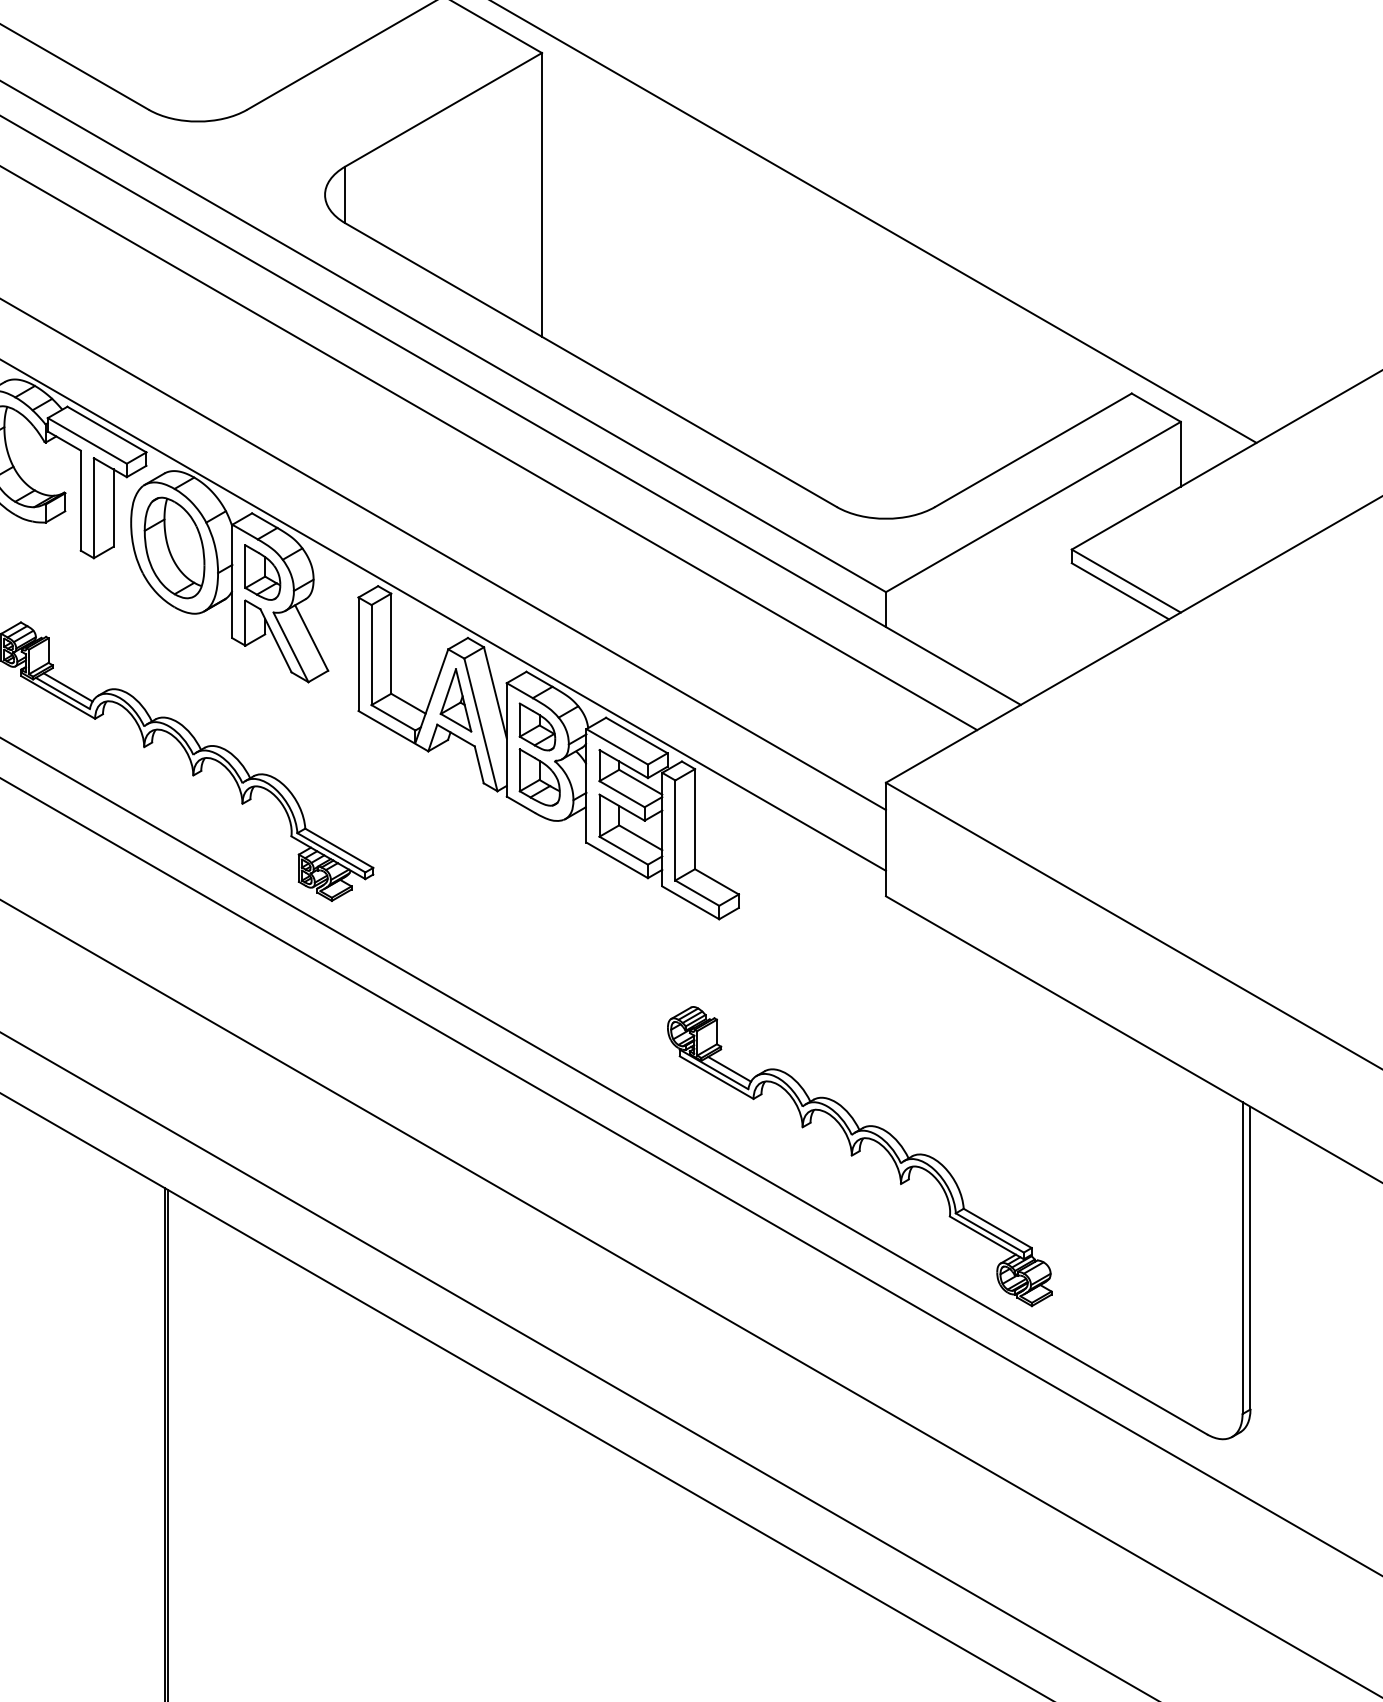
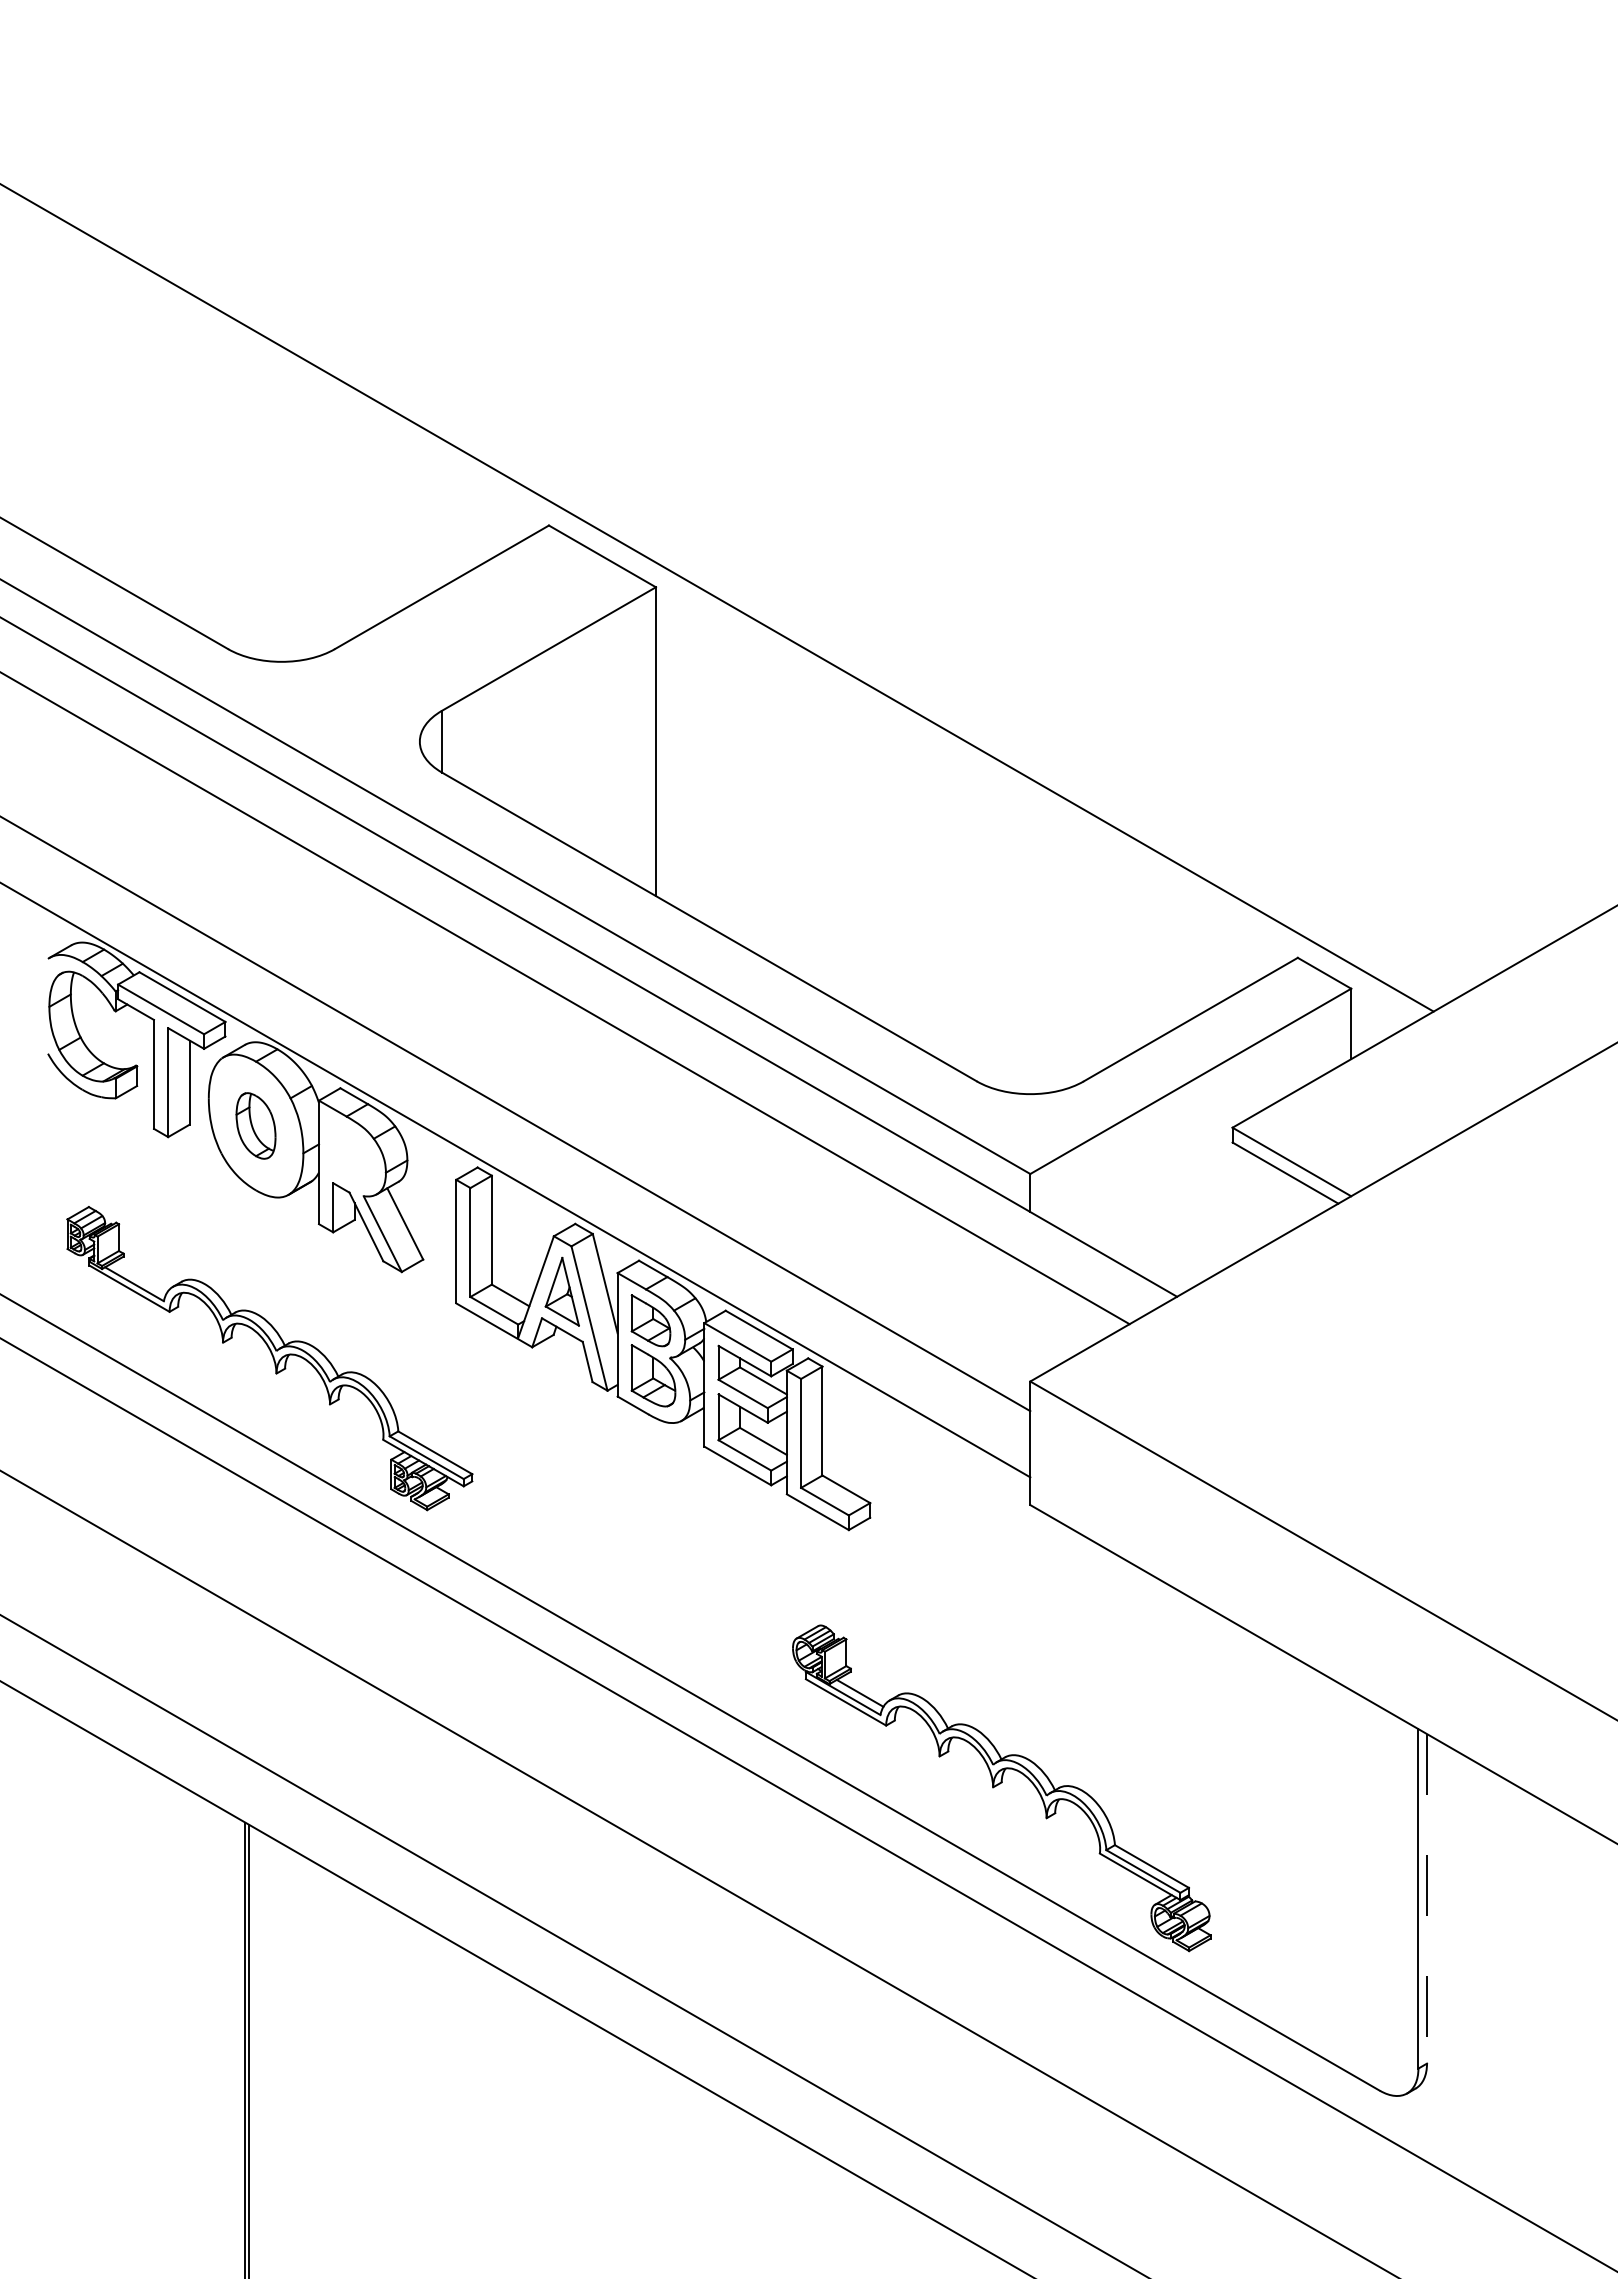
part: (174, 547) -> (255, 1125), size x0.6
part: (262, 572) -> (351, 1152), removed
line: (67, 687) -> (139, 1277), removed
line: (1250, 1257) -> (1427, 1898), solid -> dashed

